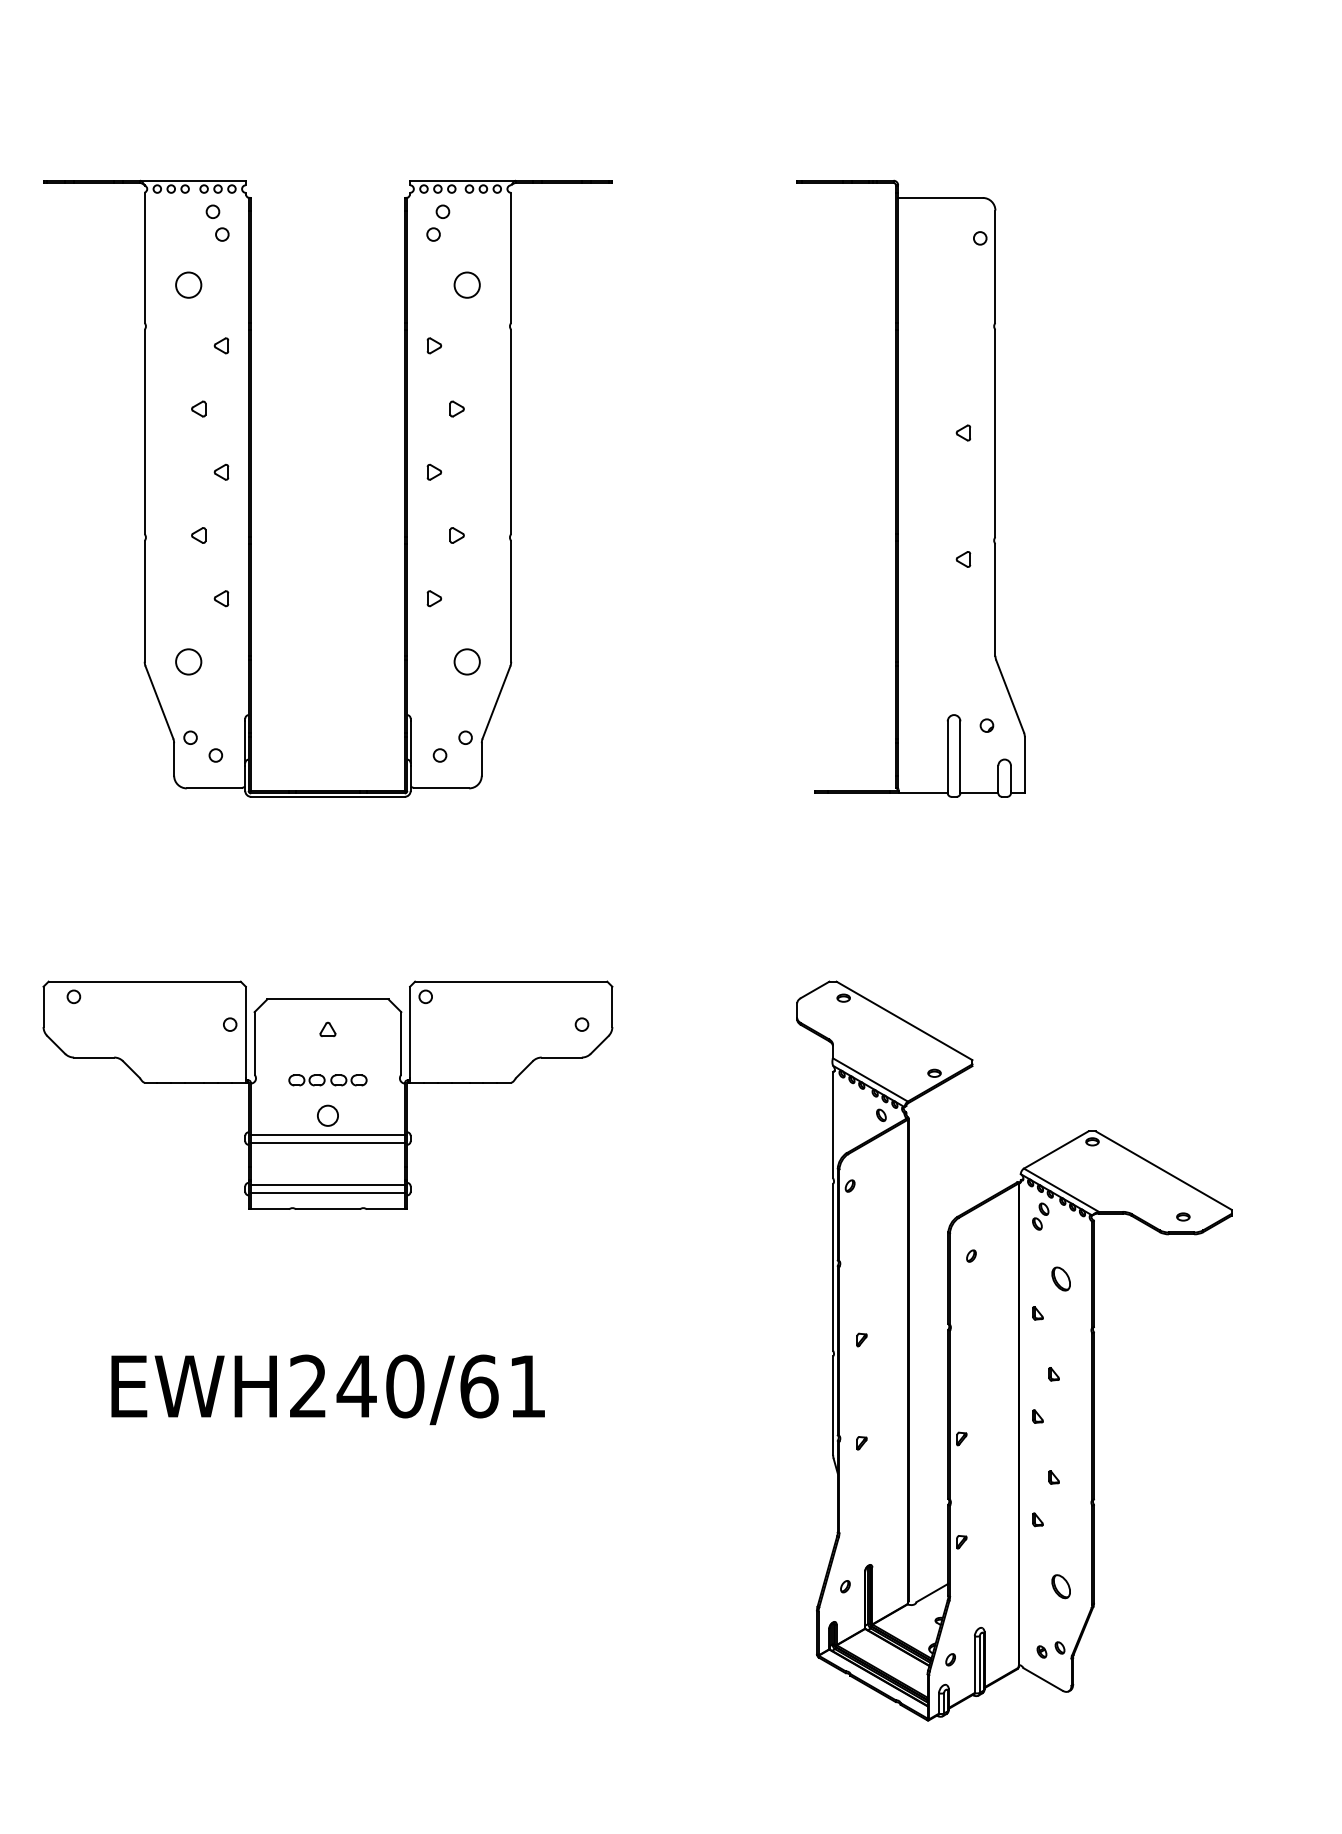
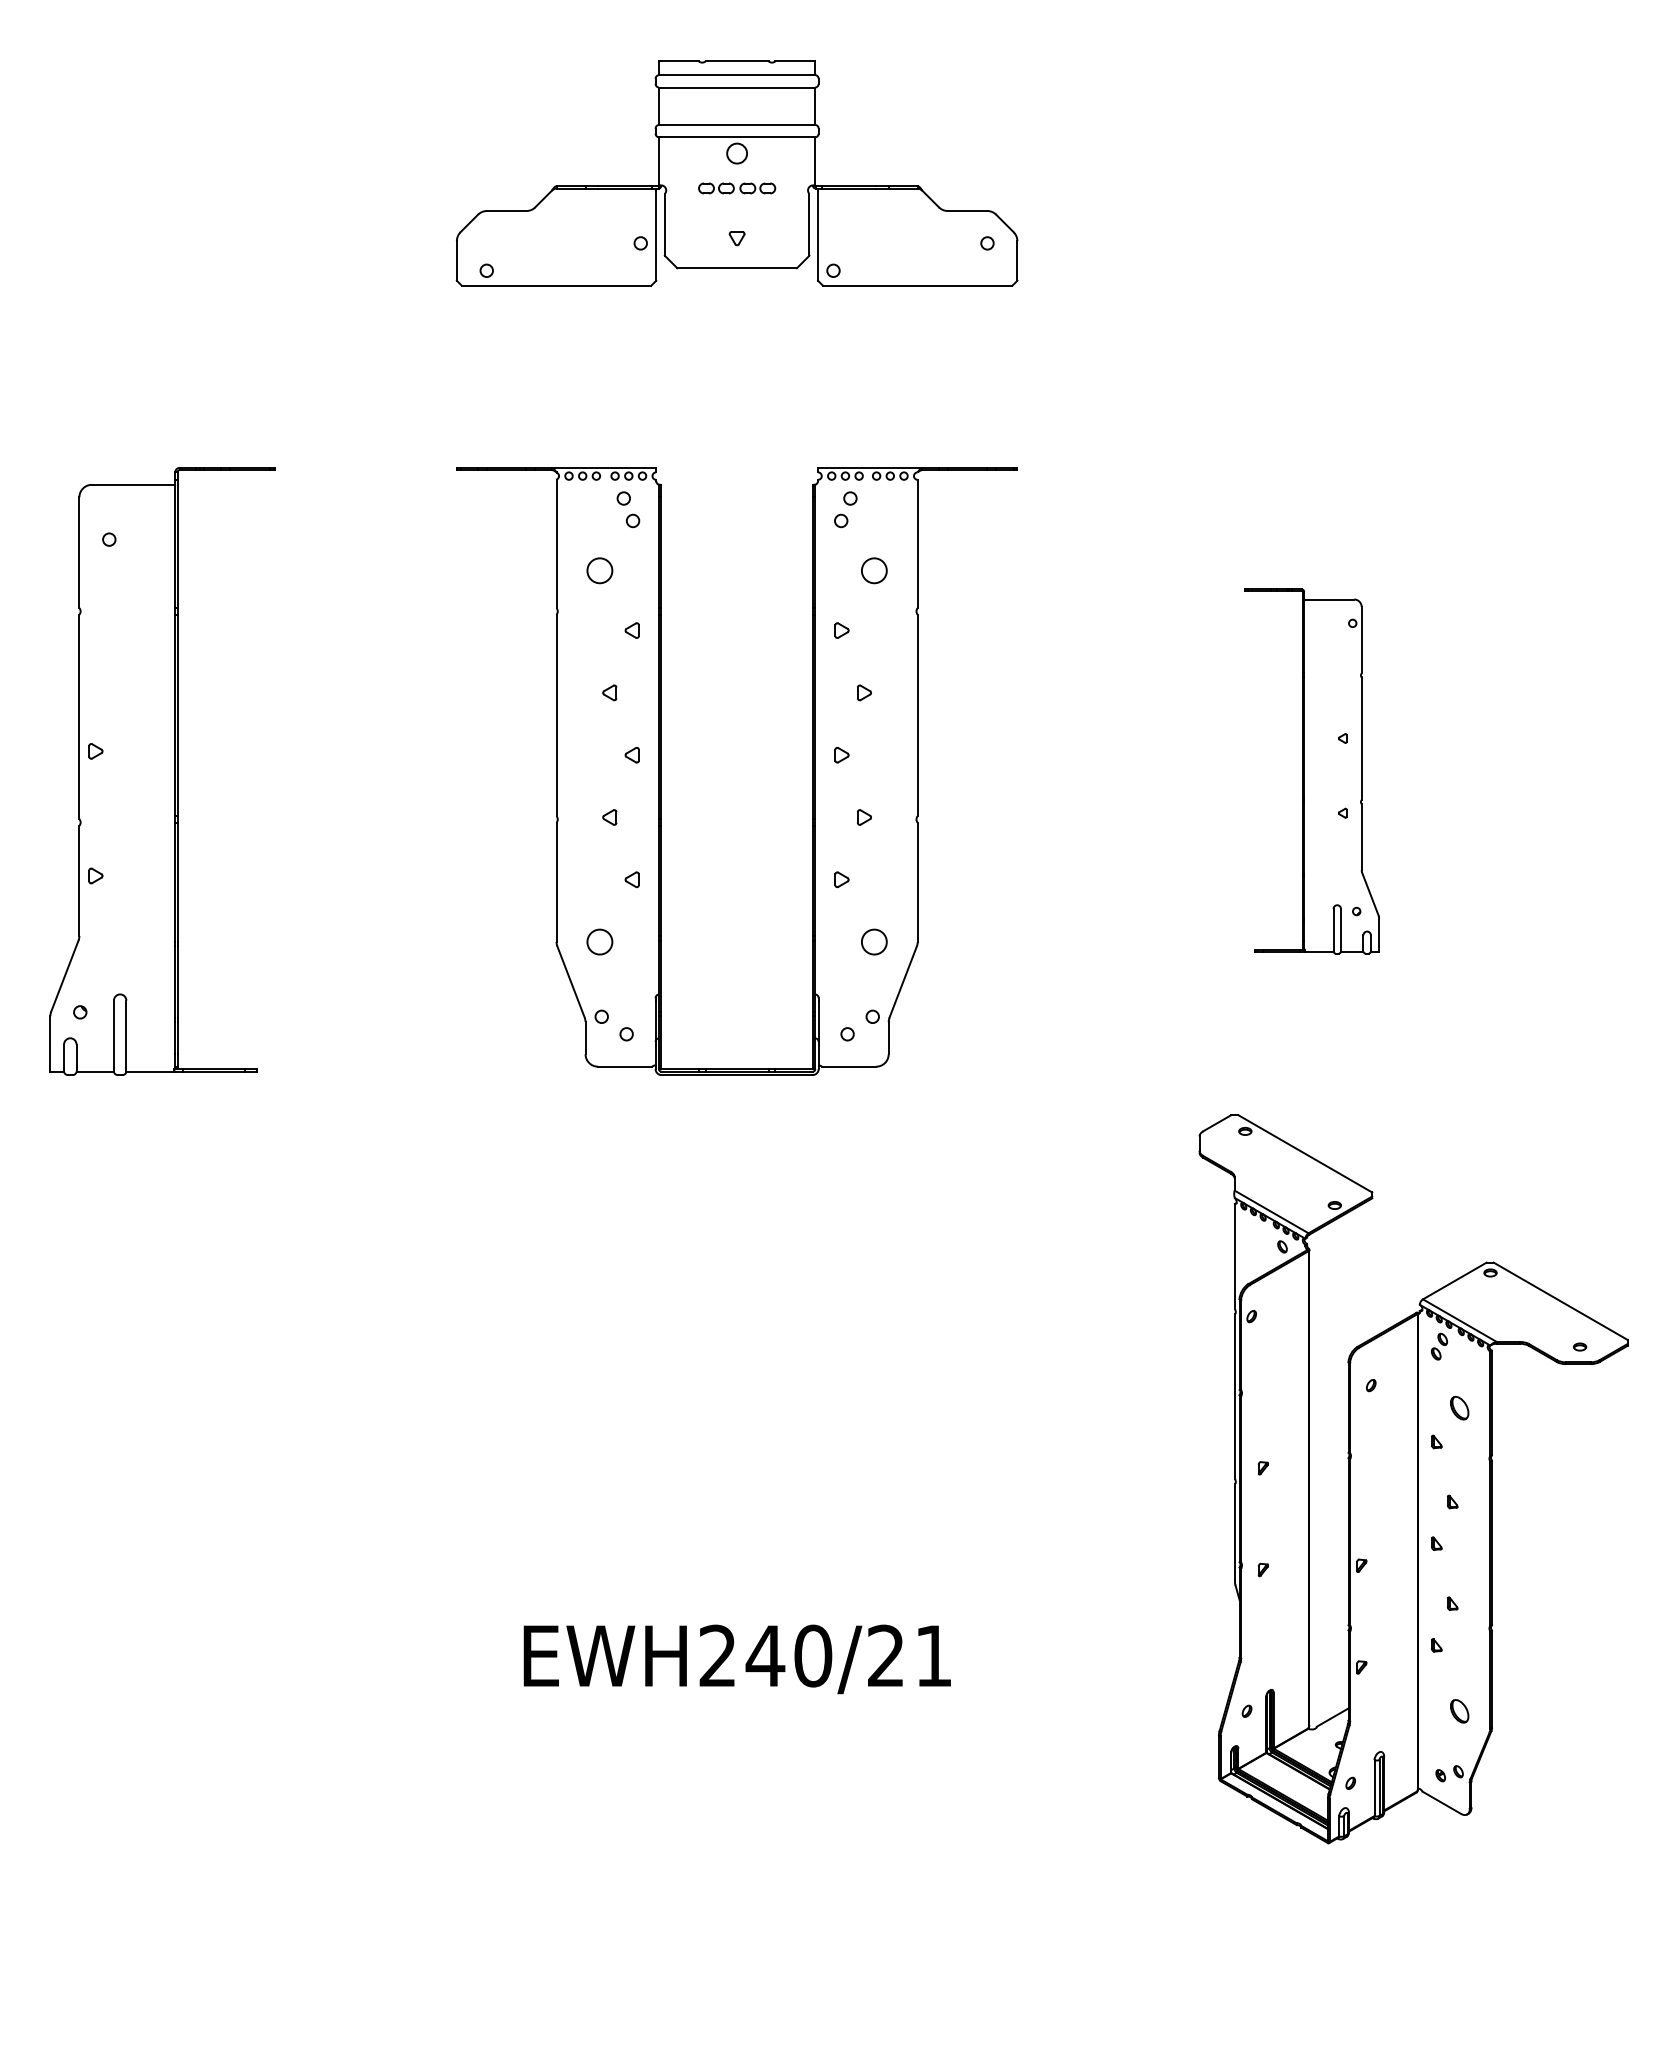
part: (910, 488) -> (1311, 771), size x0.6
part: (327, 1095) -> (736, 1369), removed
part: (1014, 1351) -> (1413, 1479), moved
text: (479, 1385) -> (886, 1655), EWH240/61 -> EWH240/21

